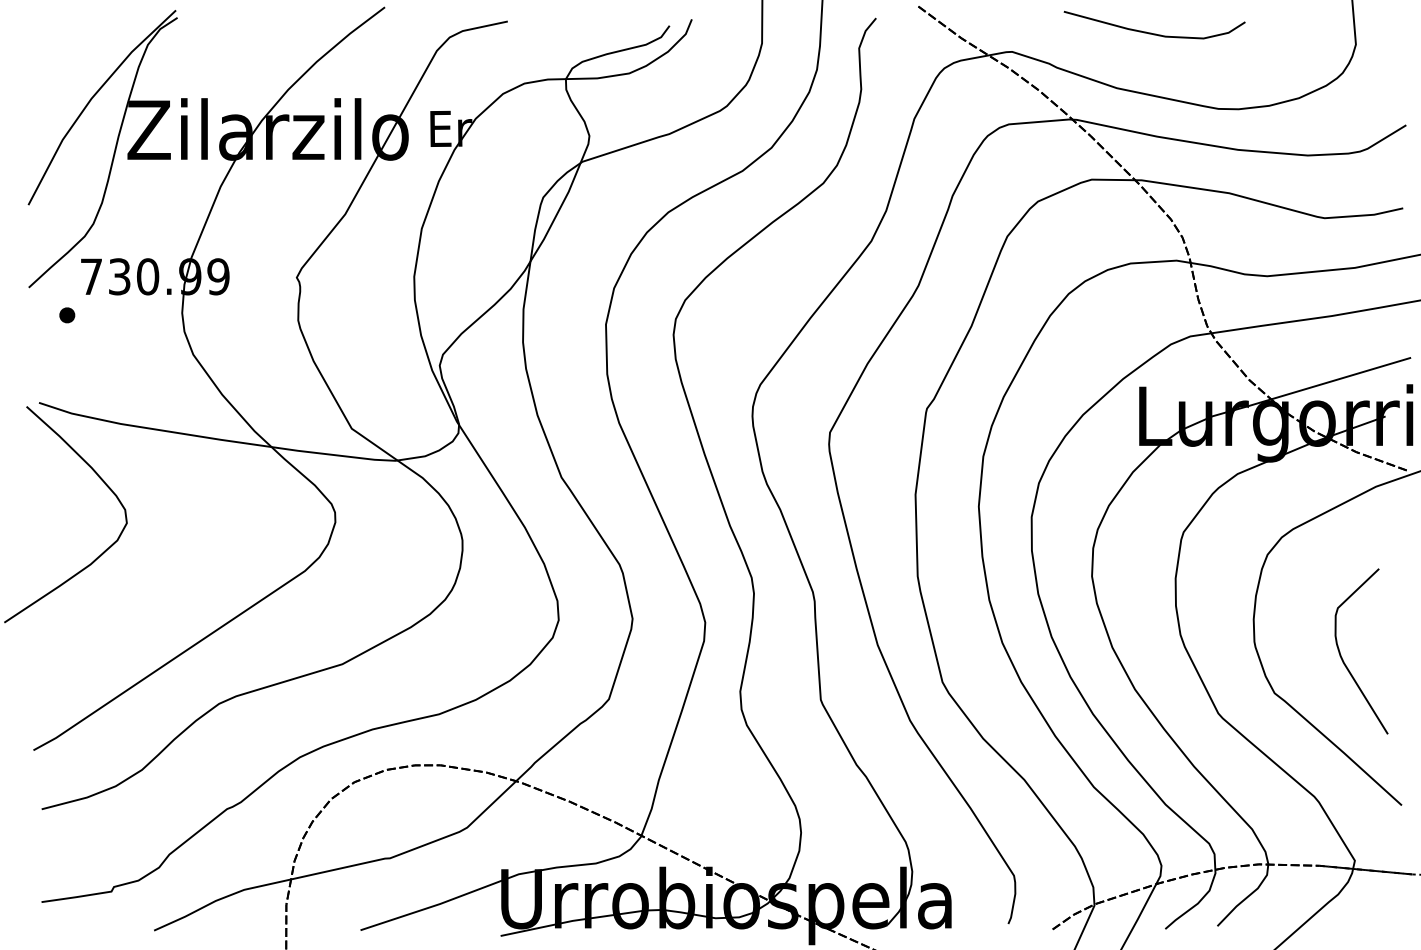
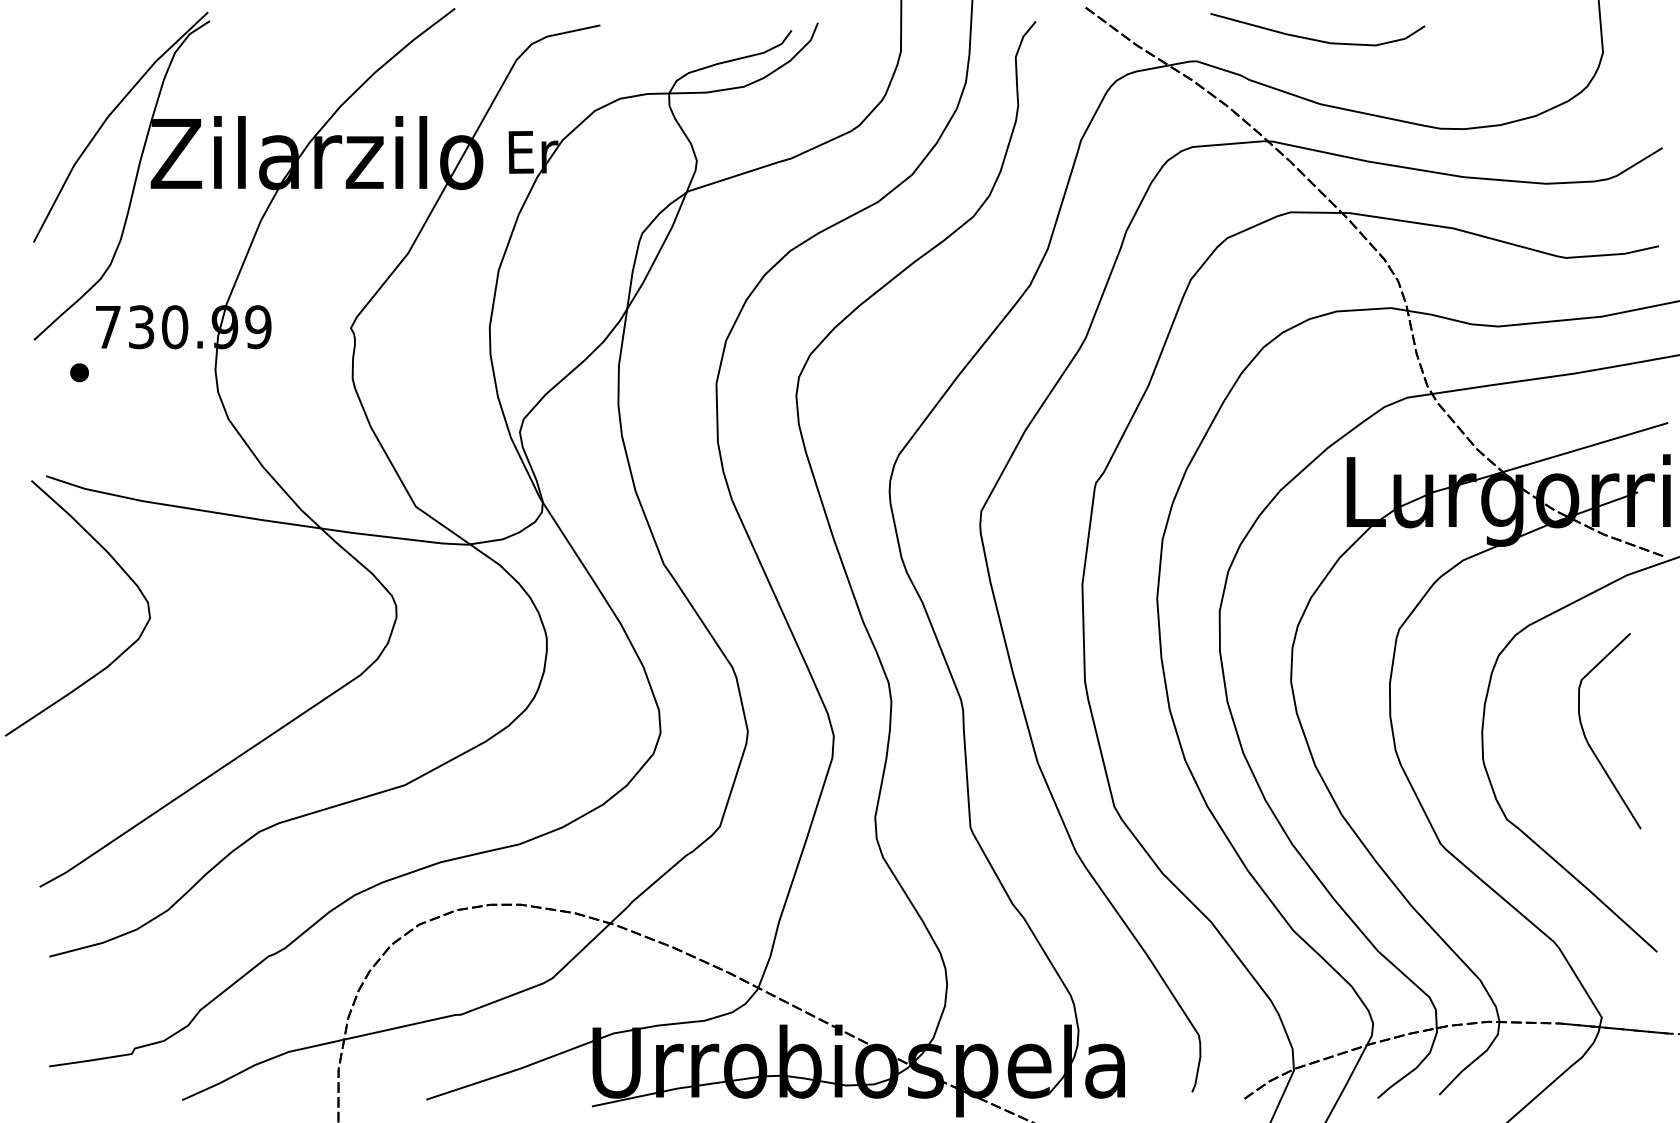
curve: (1151, 32) -> (1314, 38), moved
curve: (1343, 659) -> (1588, 740), moved

